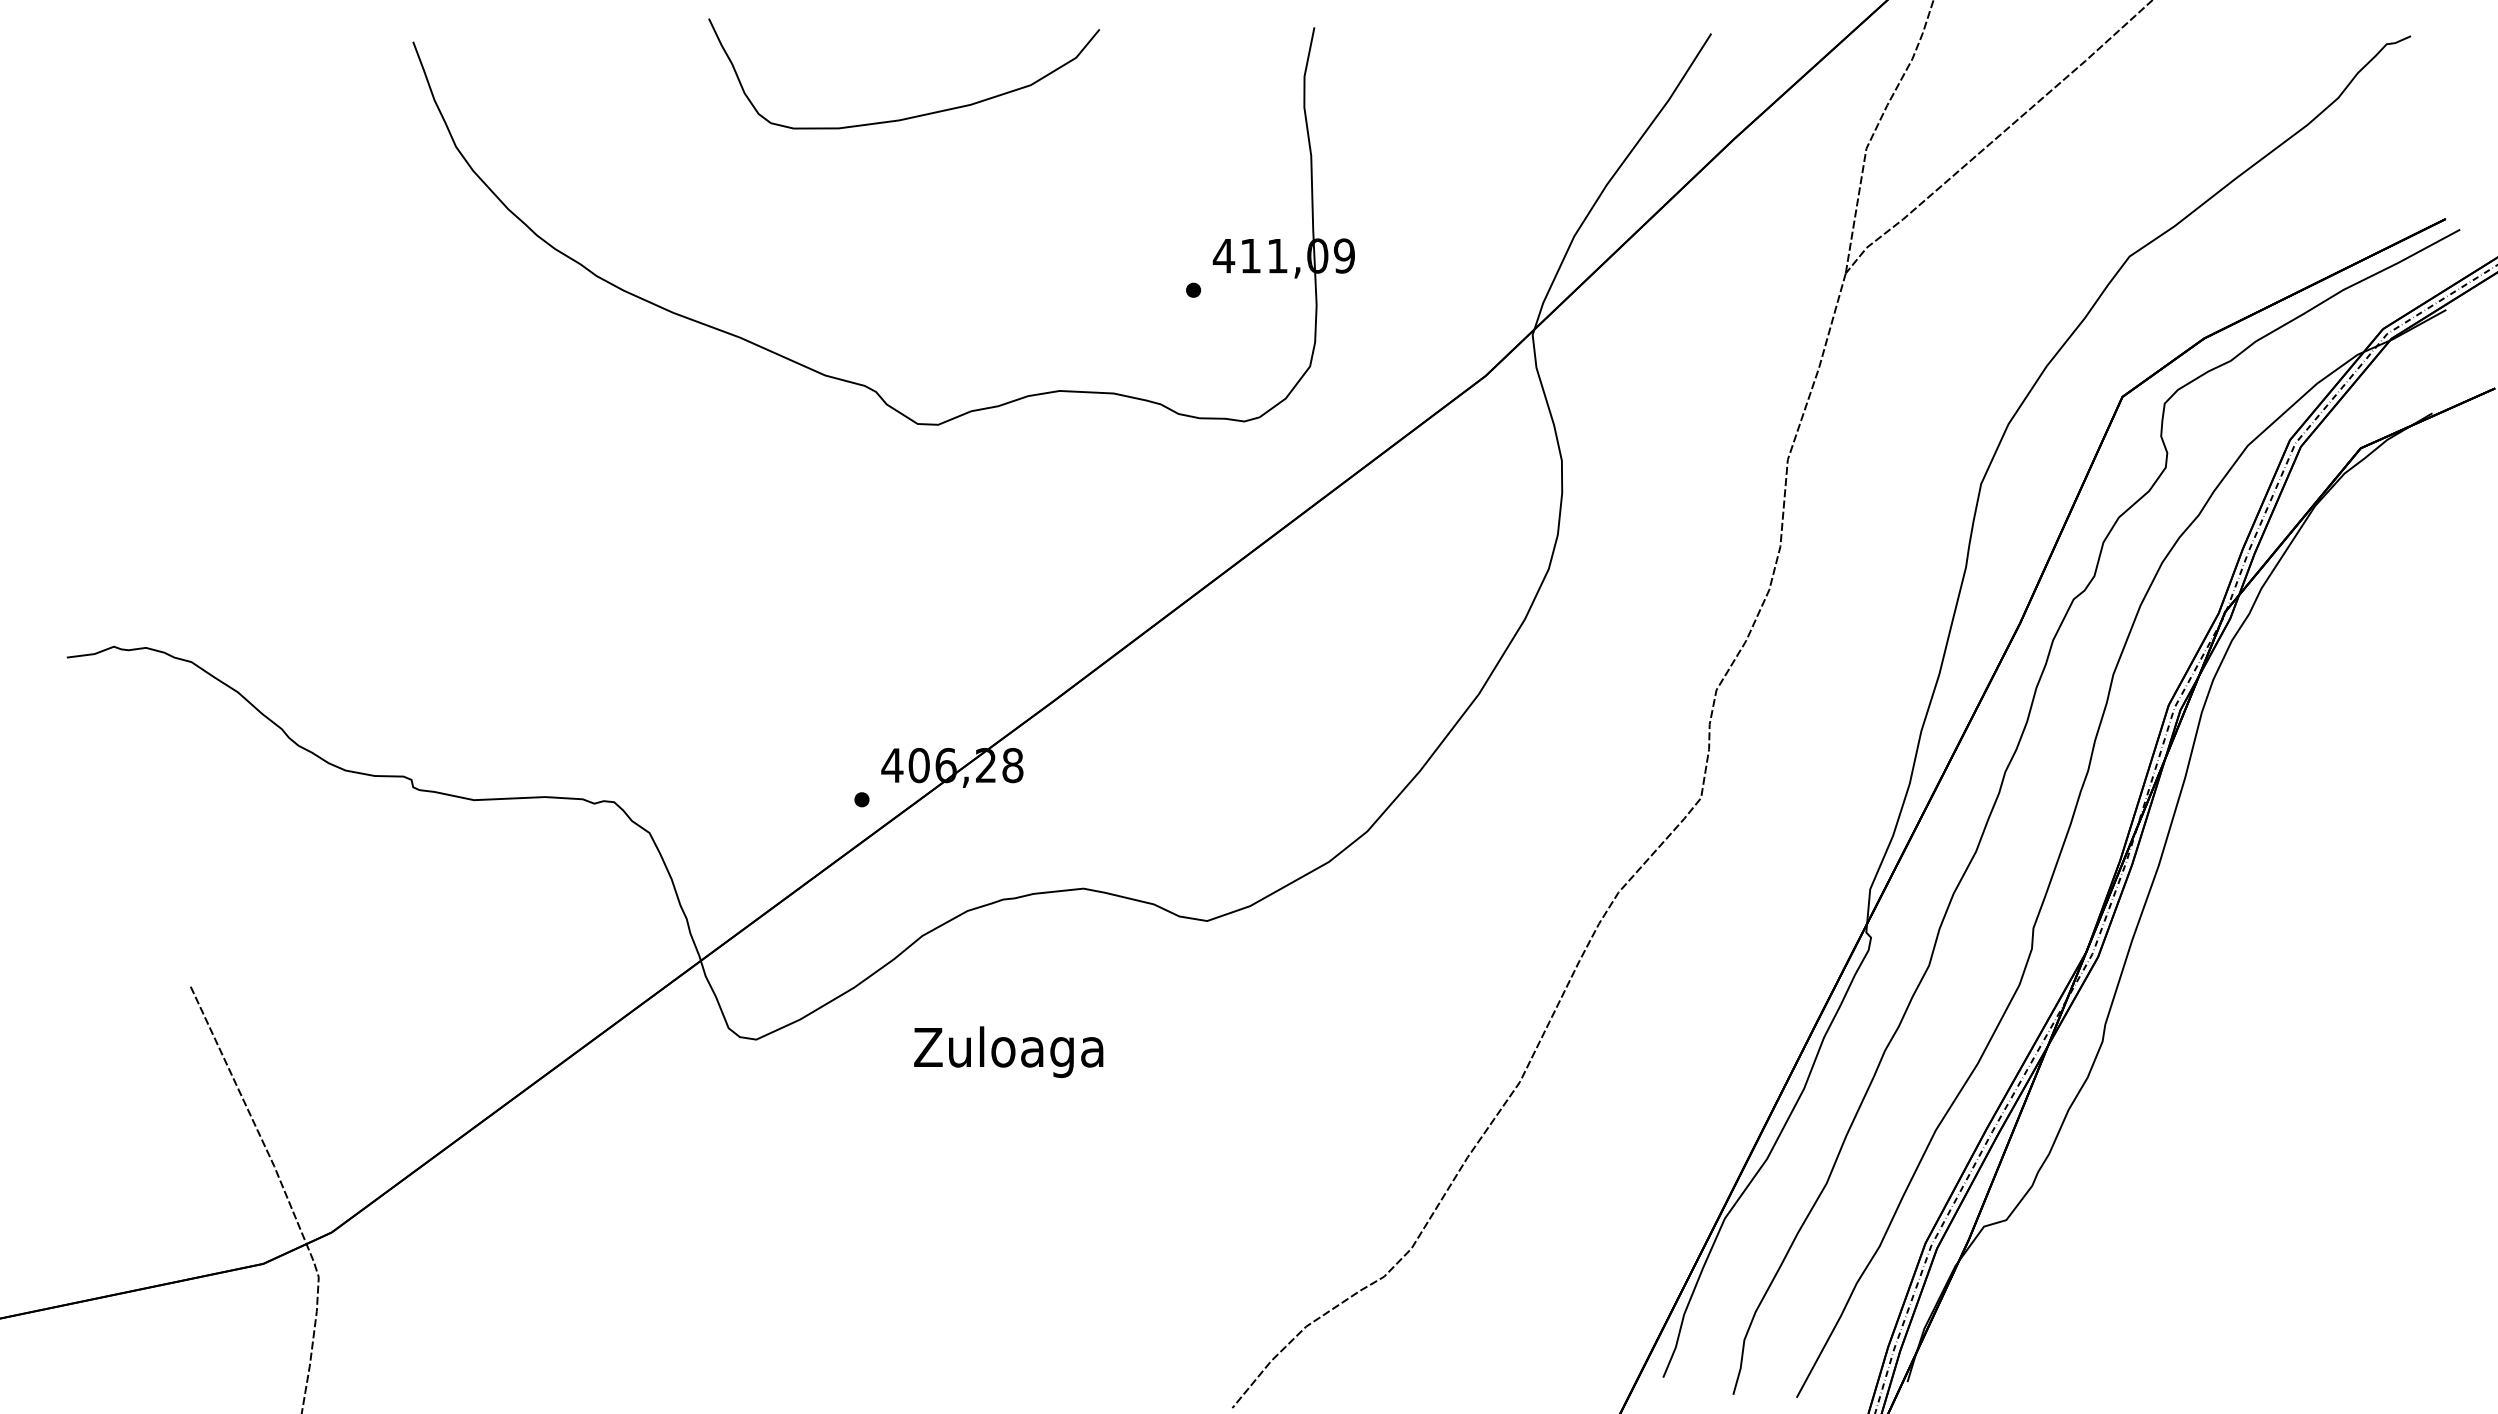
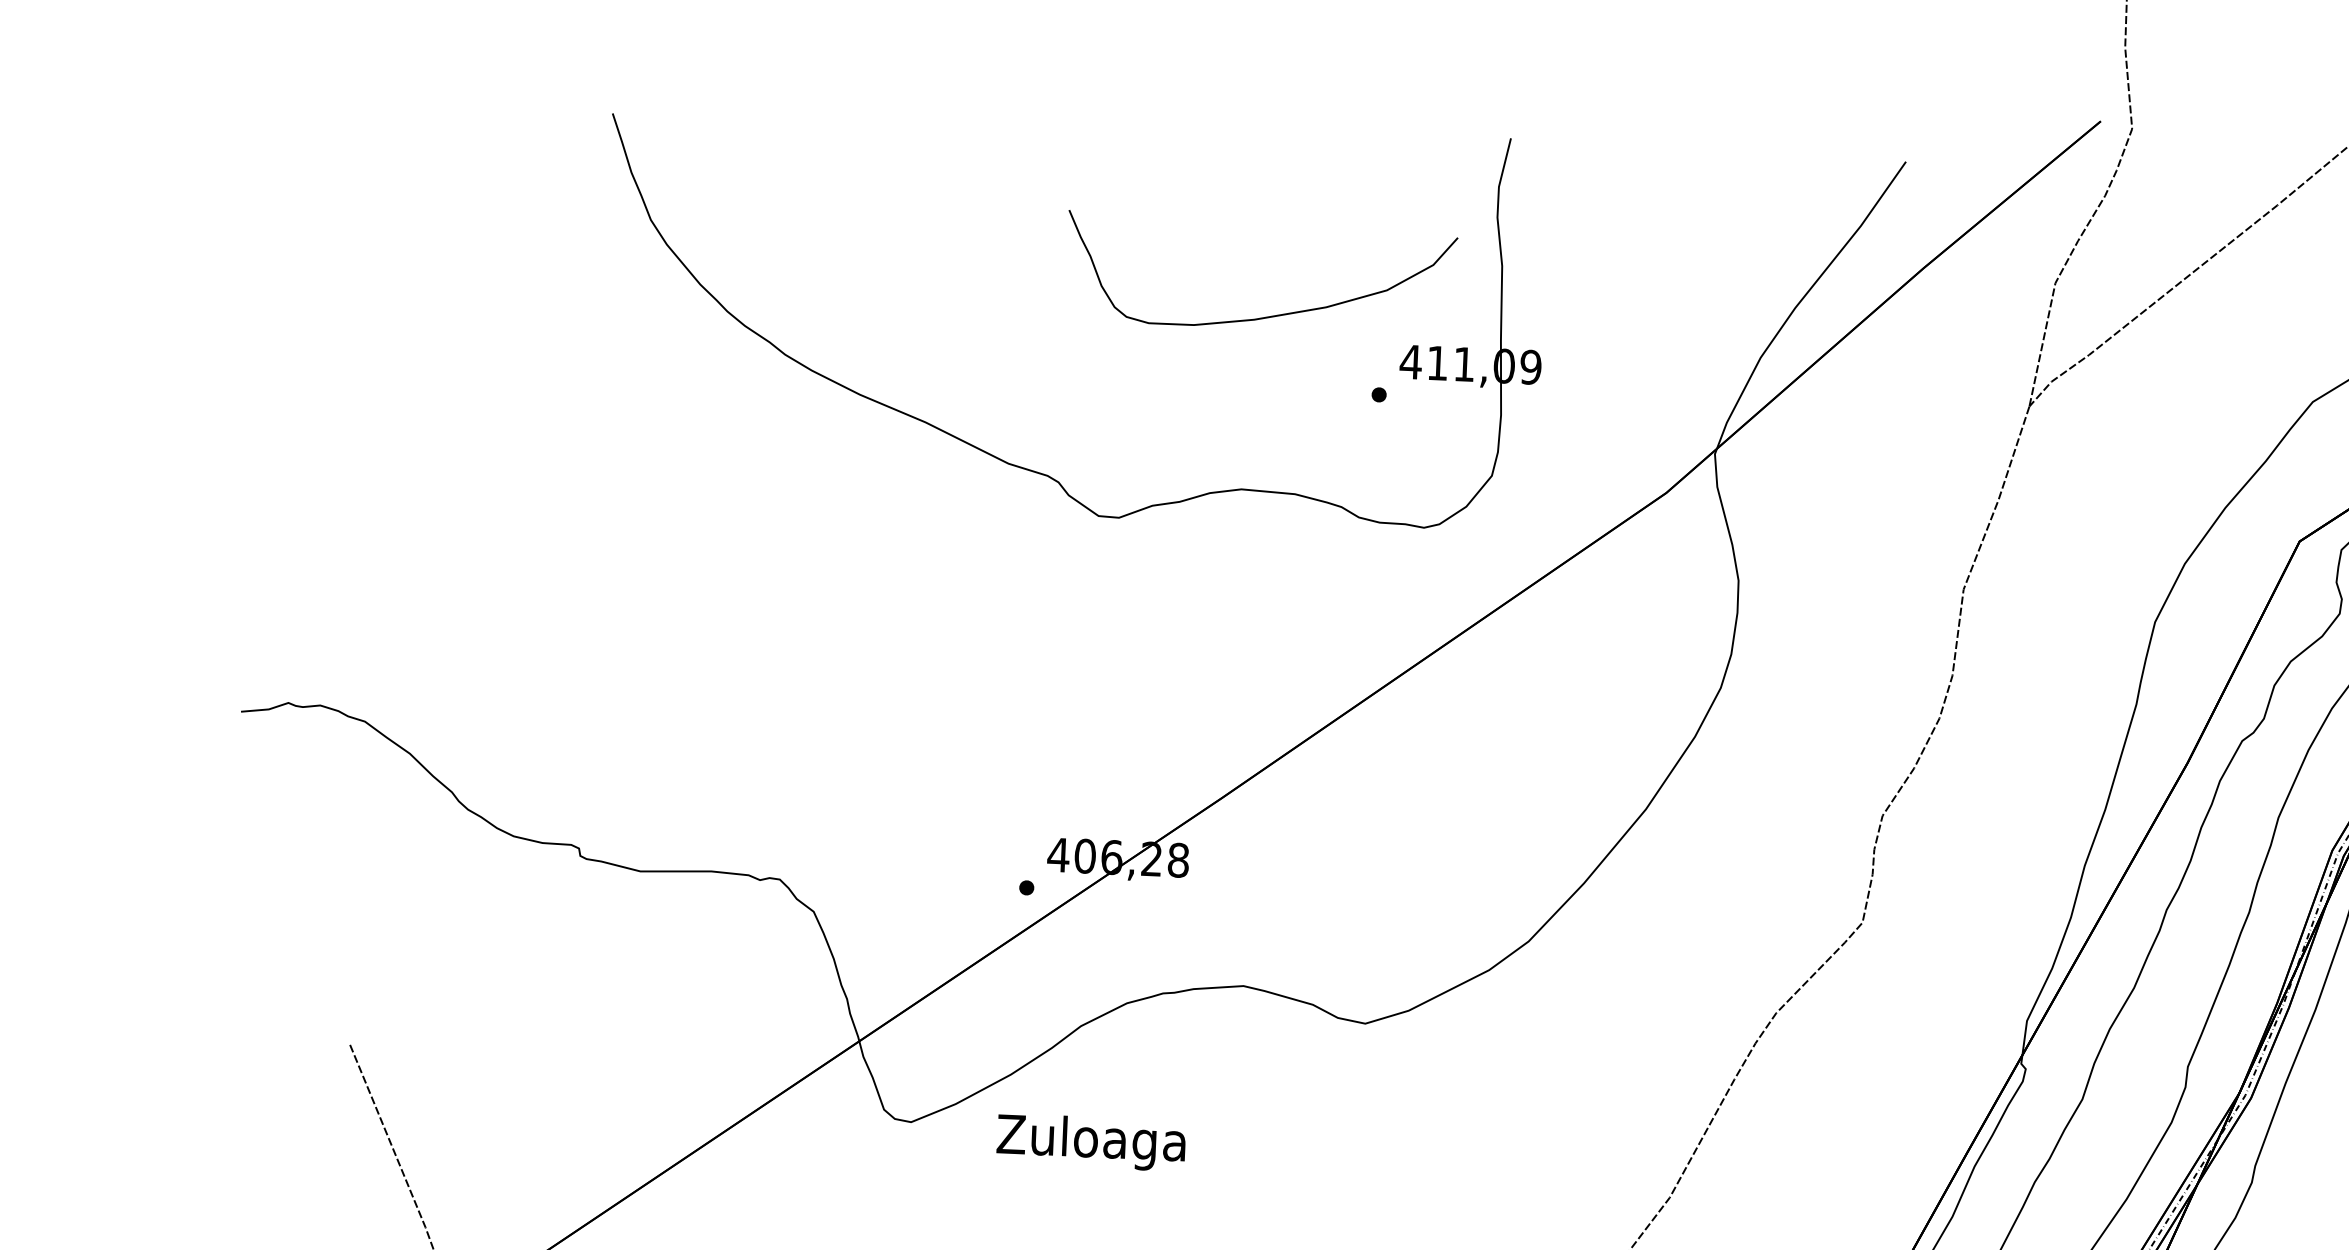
curve: (915, 115) -> (1270, 315), moved
text: (1008, 1051) -> (1091, 1141), moved

